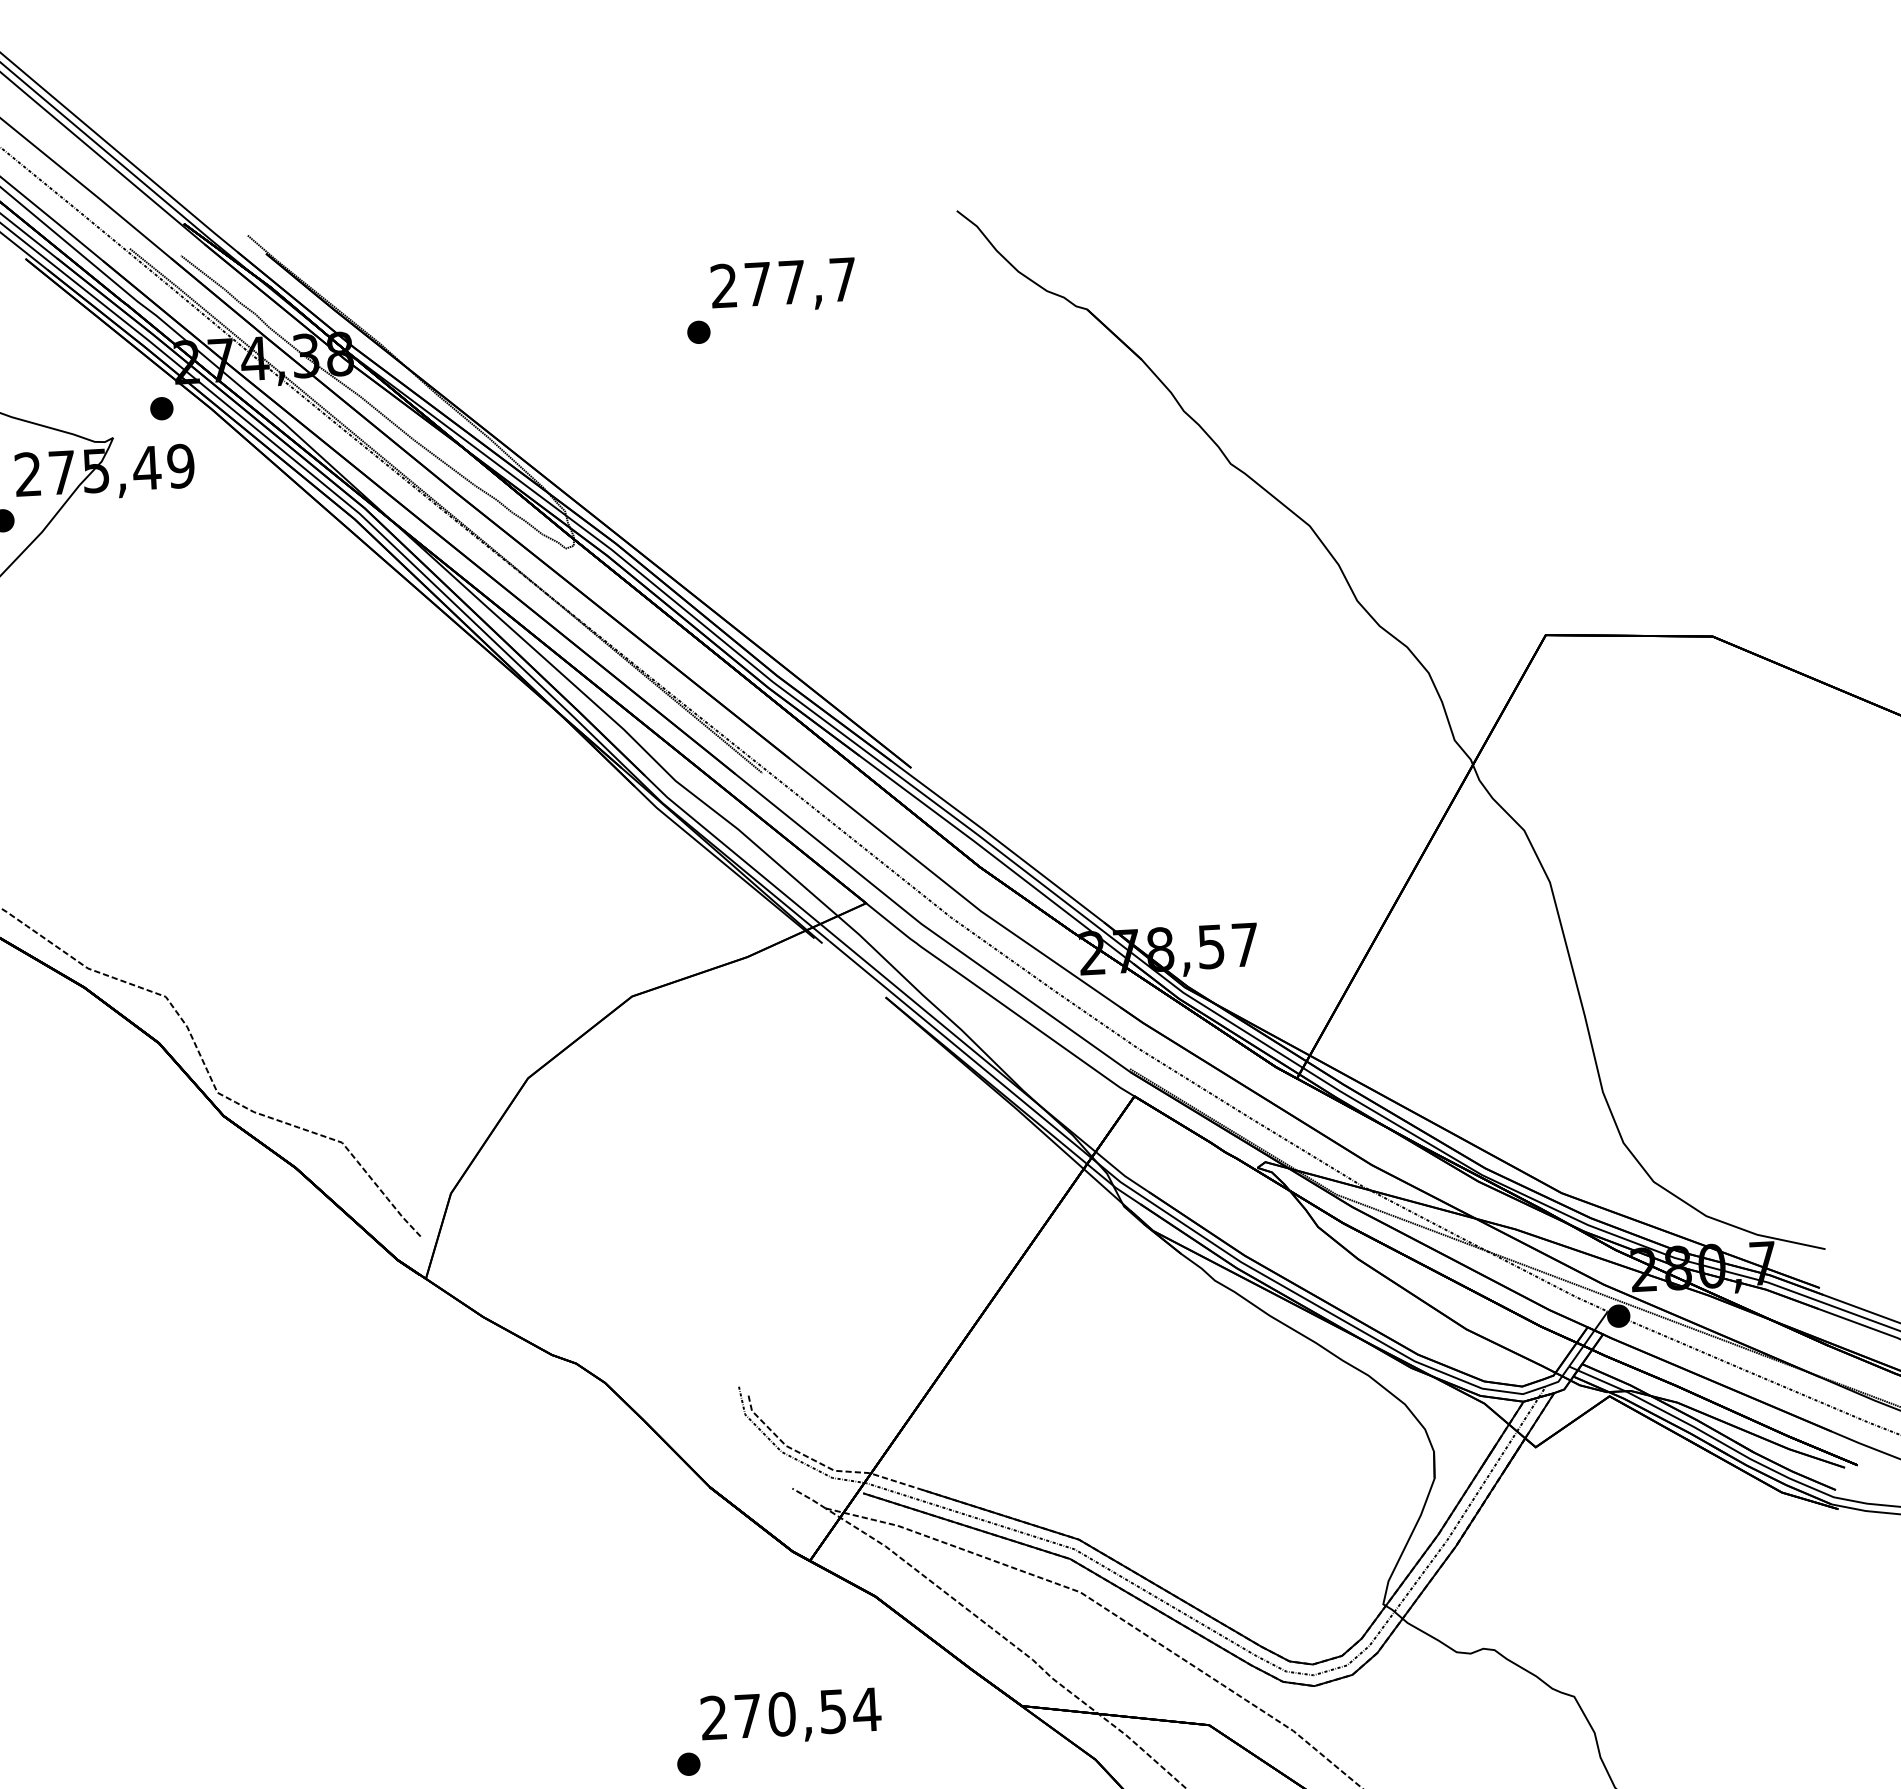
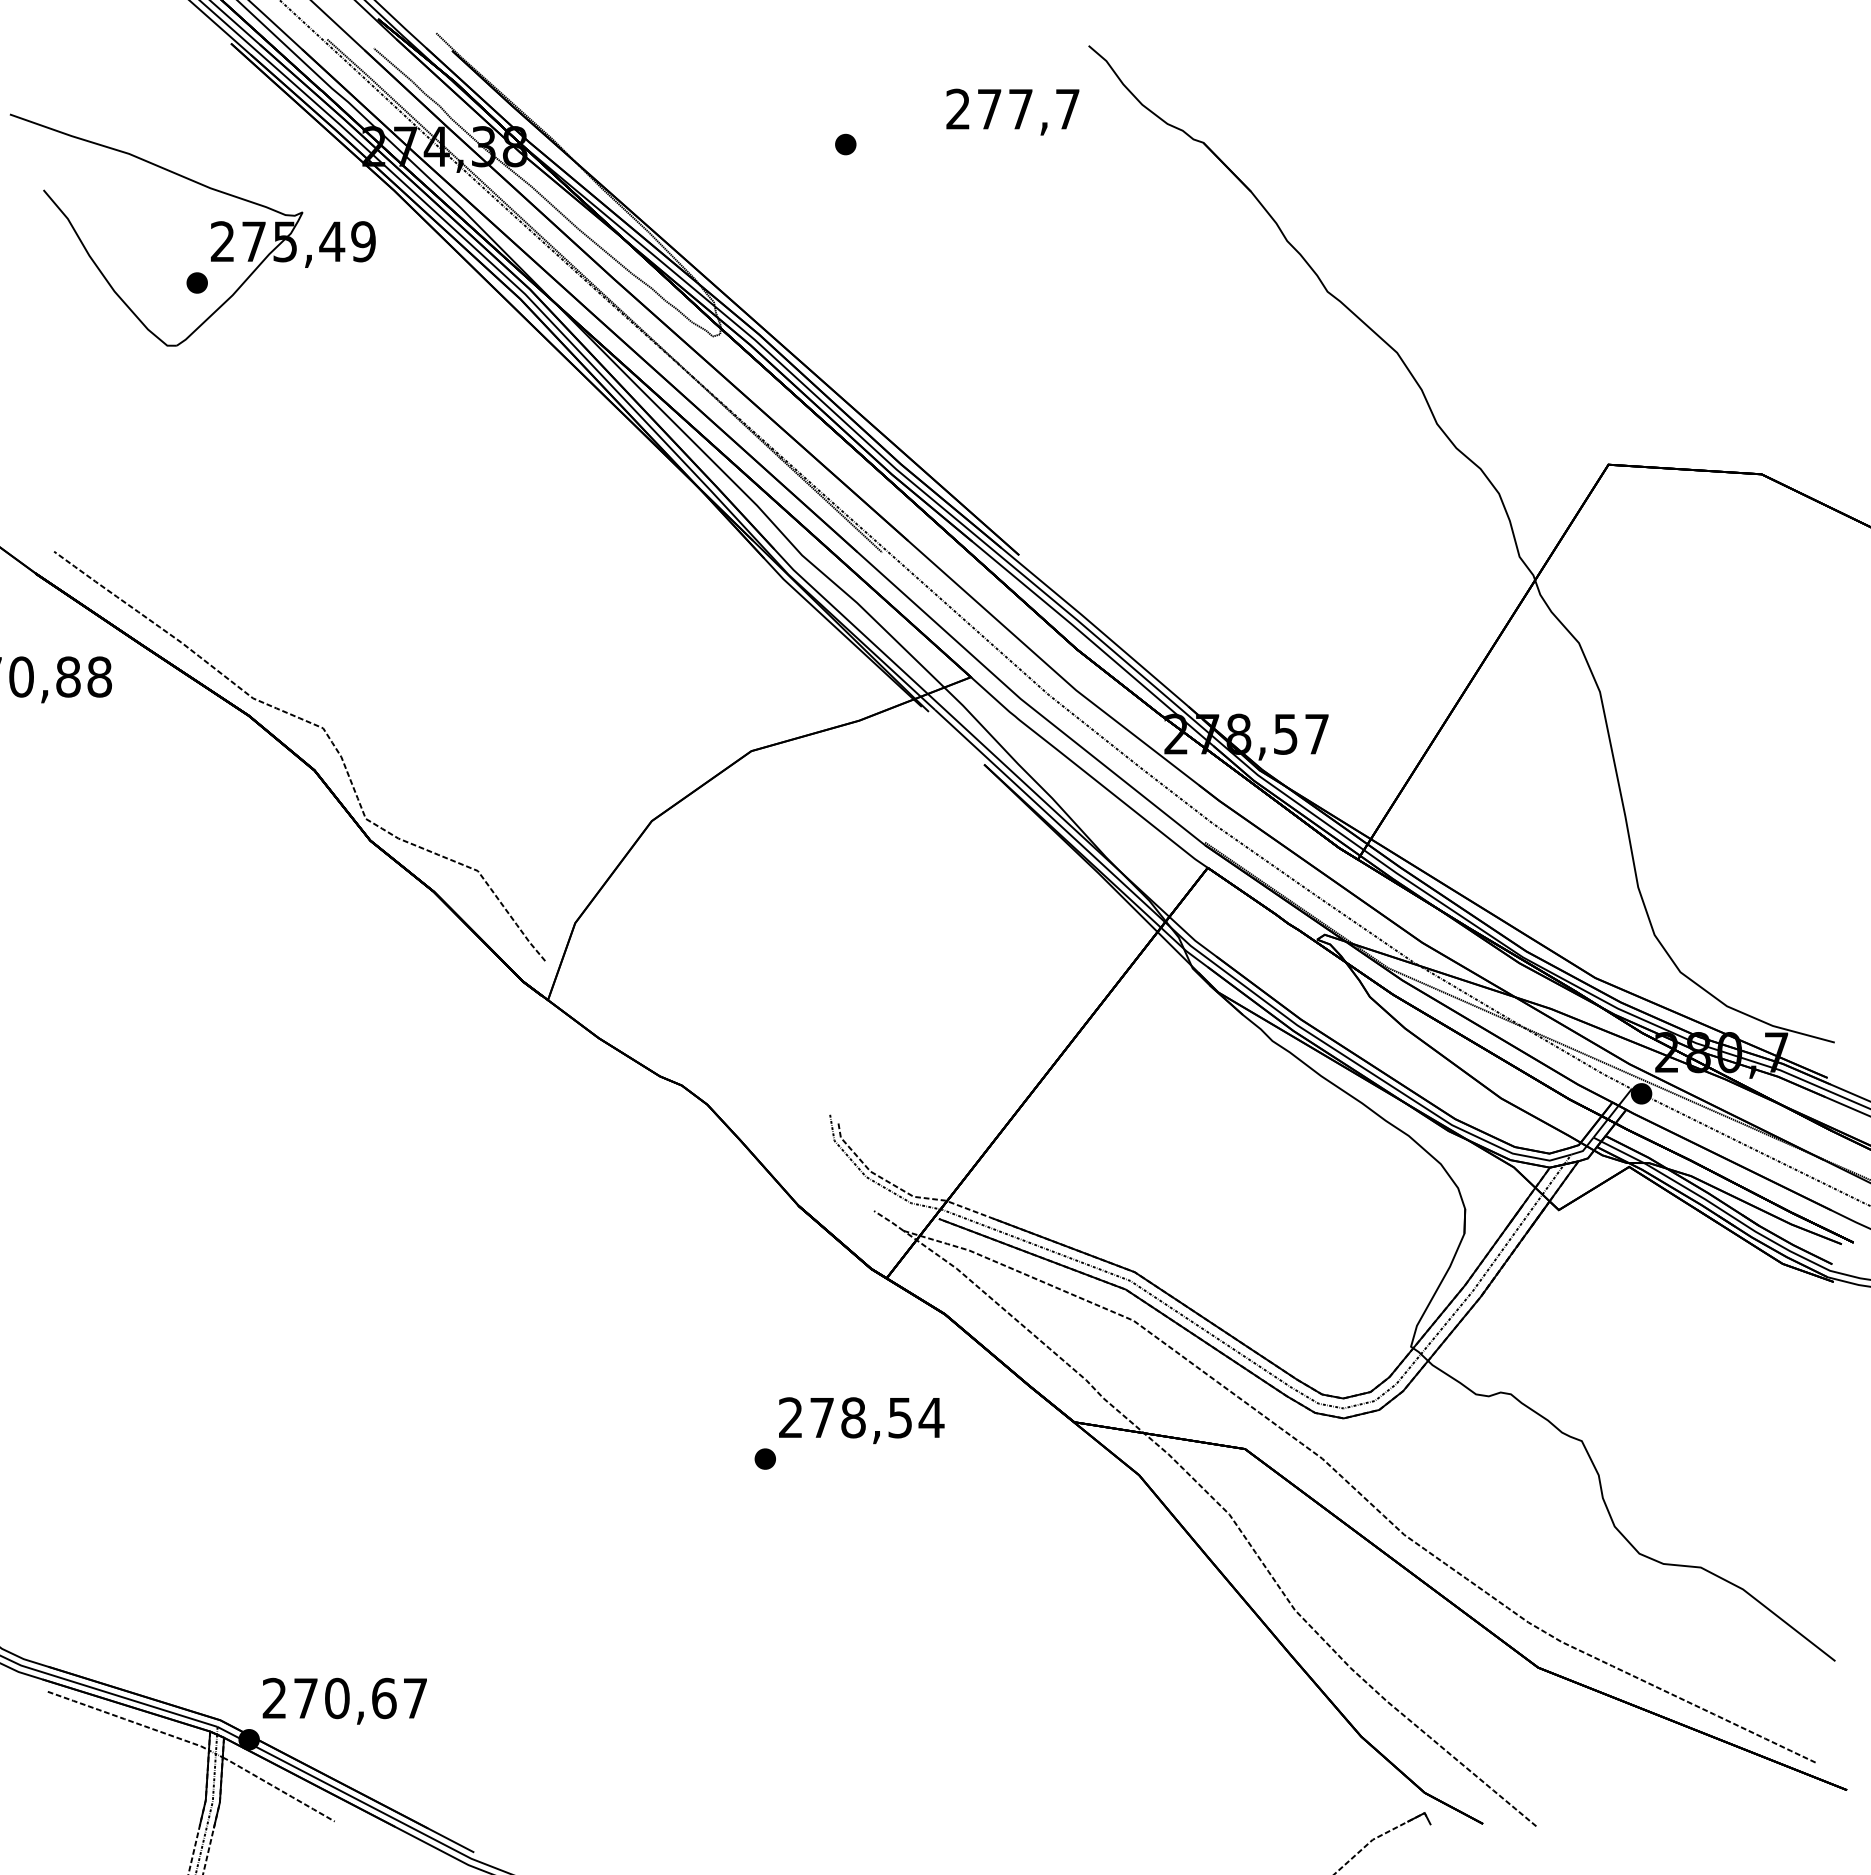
text: (783, 285) -> (1012, 111), moved
part: (161, 408) -> (348, 187), removed
text: (782, 1713) -> (853, 1417), 270,54 -> 278,54

